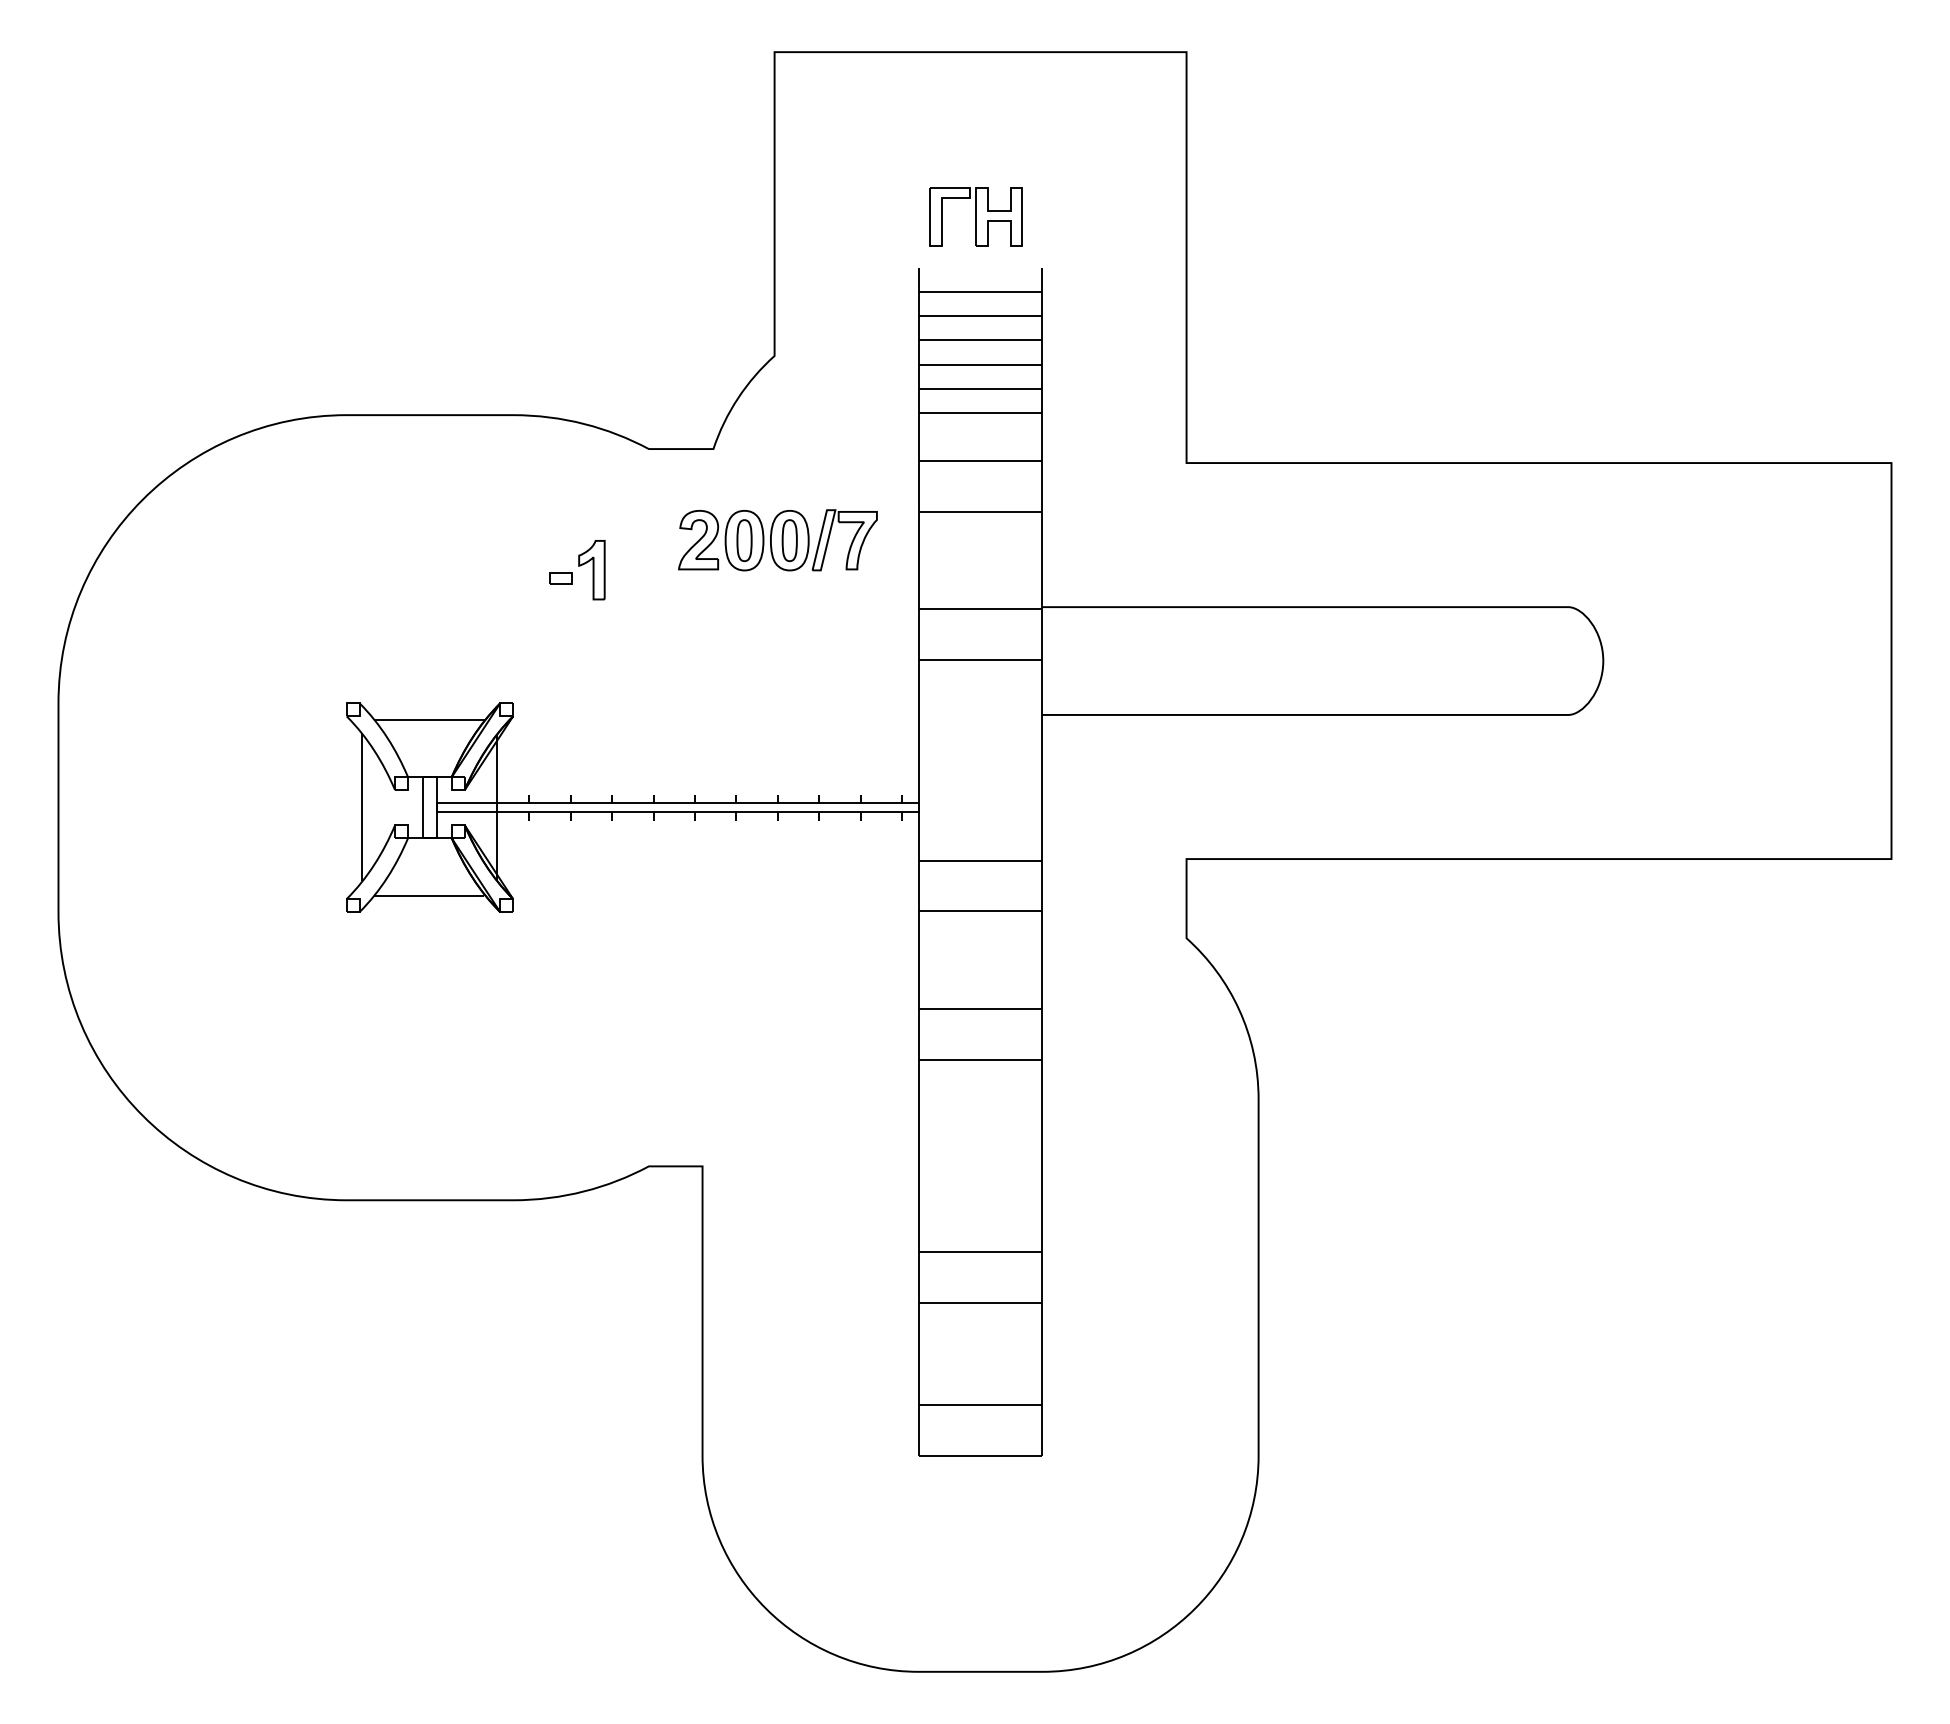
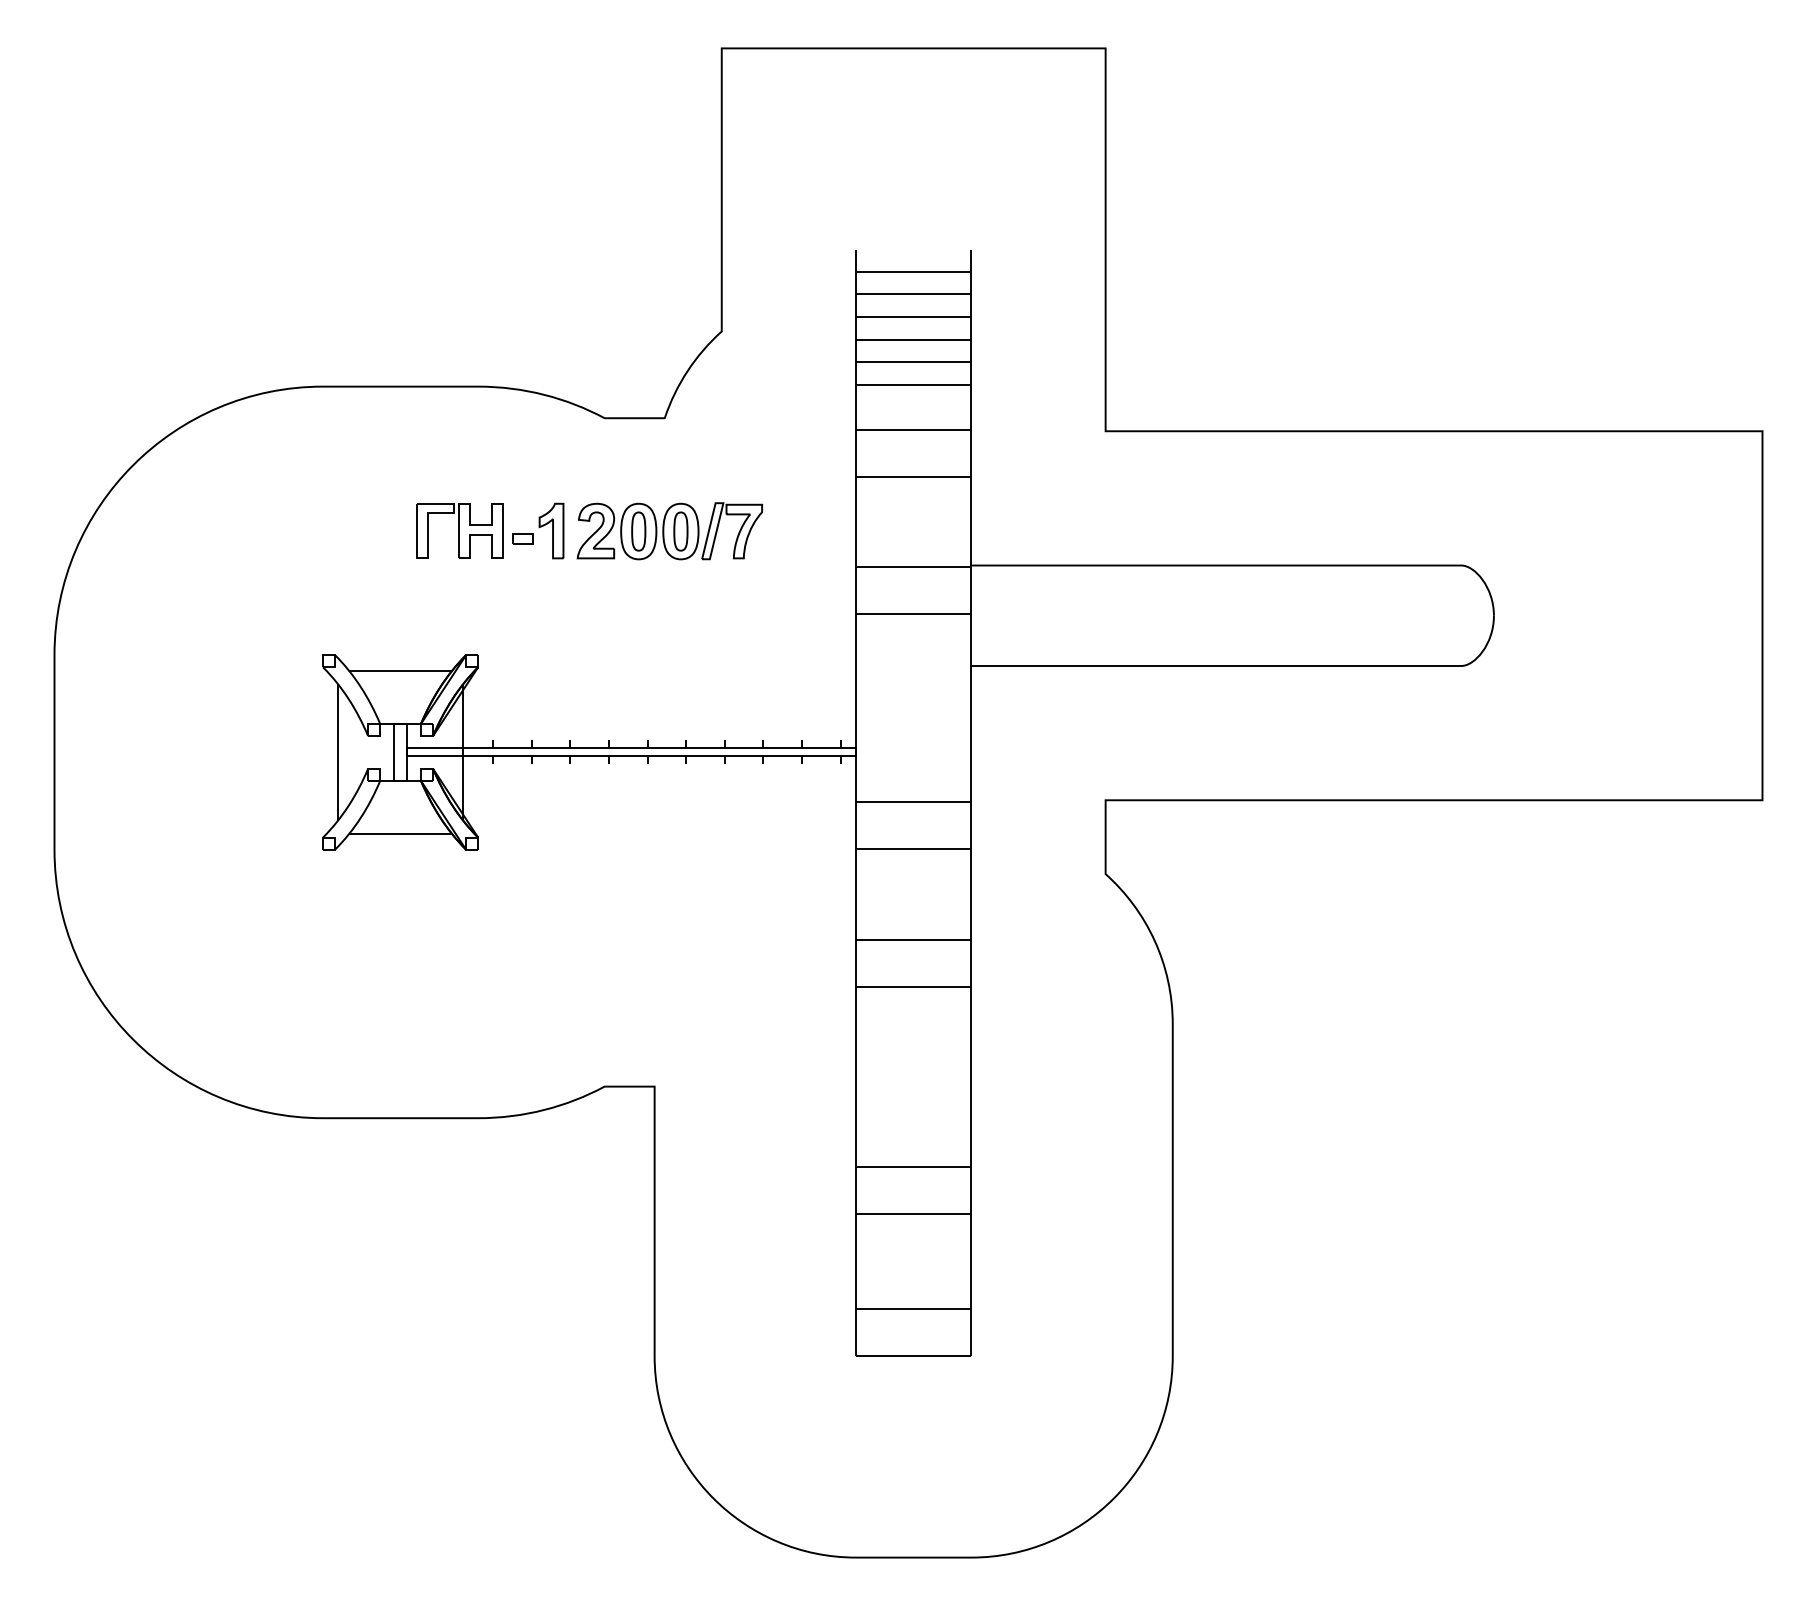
part: (976, 216) -> (459, 530), moved
part: (777, 540) -> (669, 531), moved

